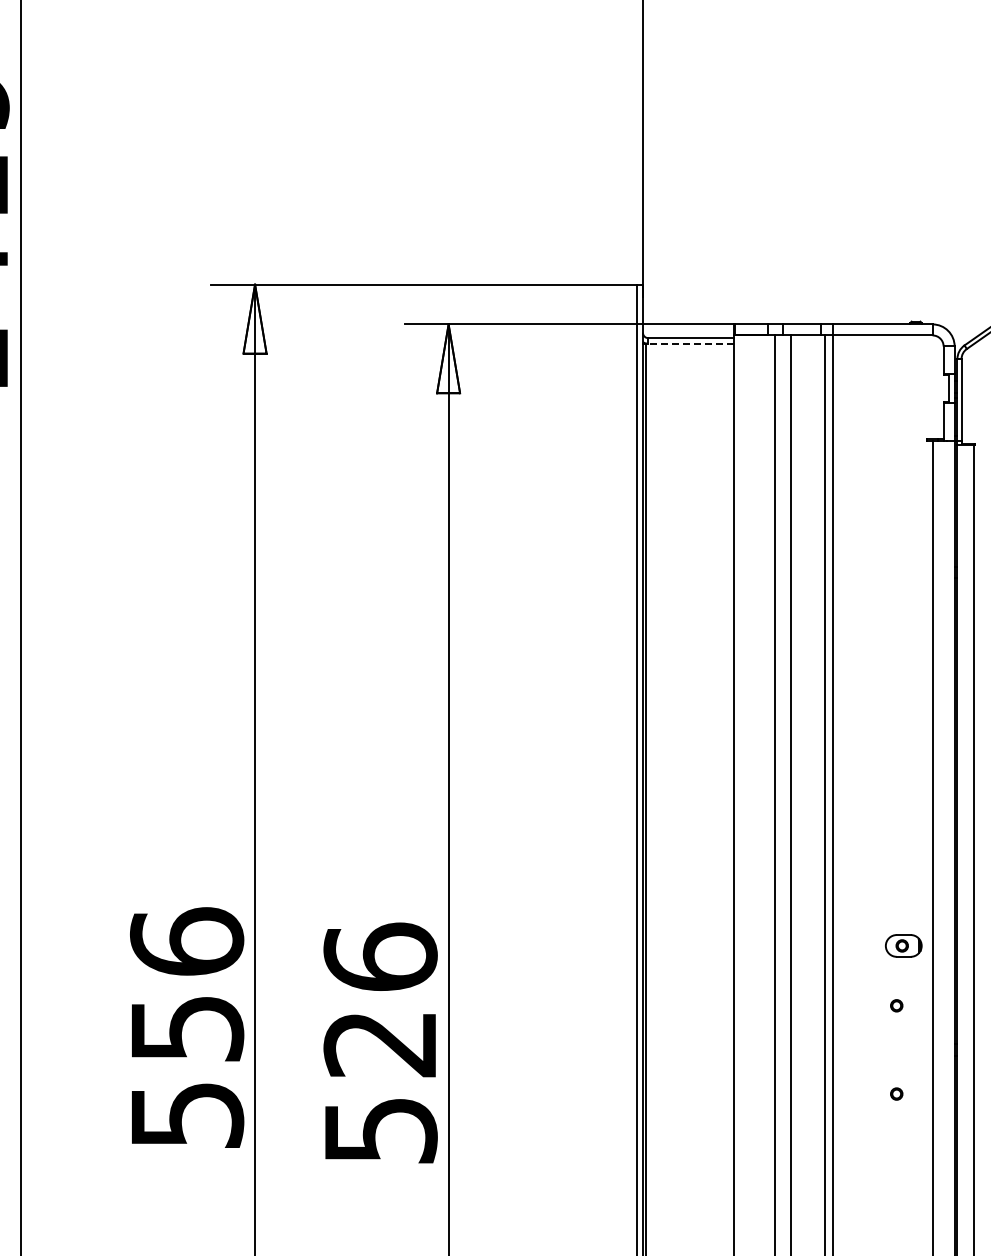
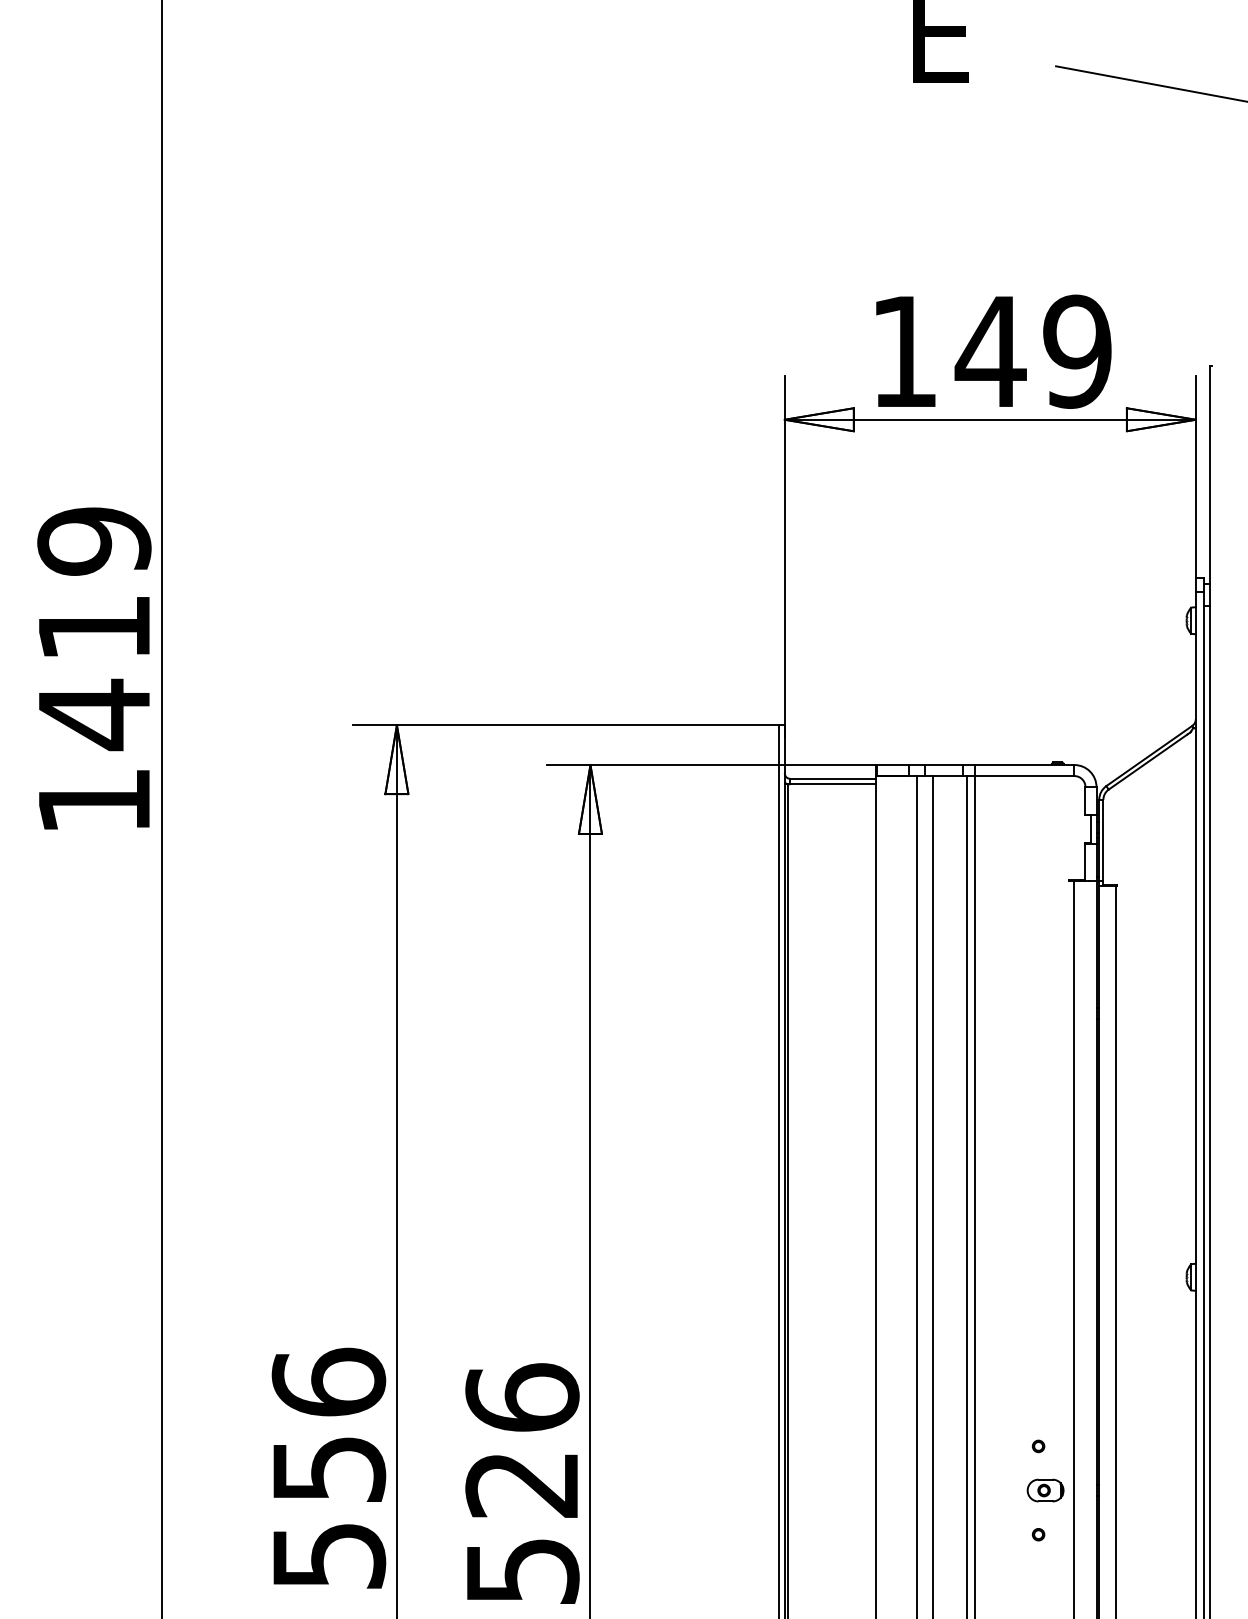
line: (689, 343) -> (831, 784), dashed -> solid
part: (903, 945) -> (1045, 1490), moved

